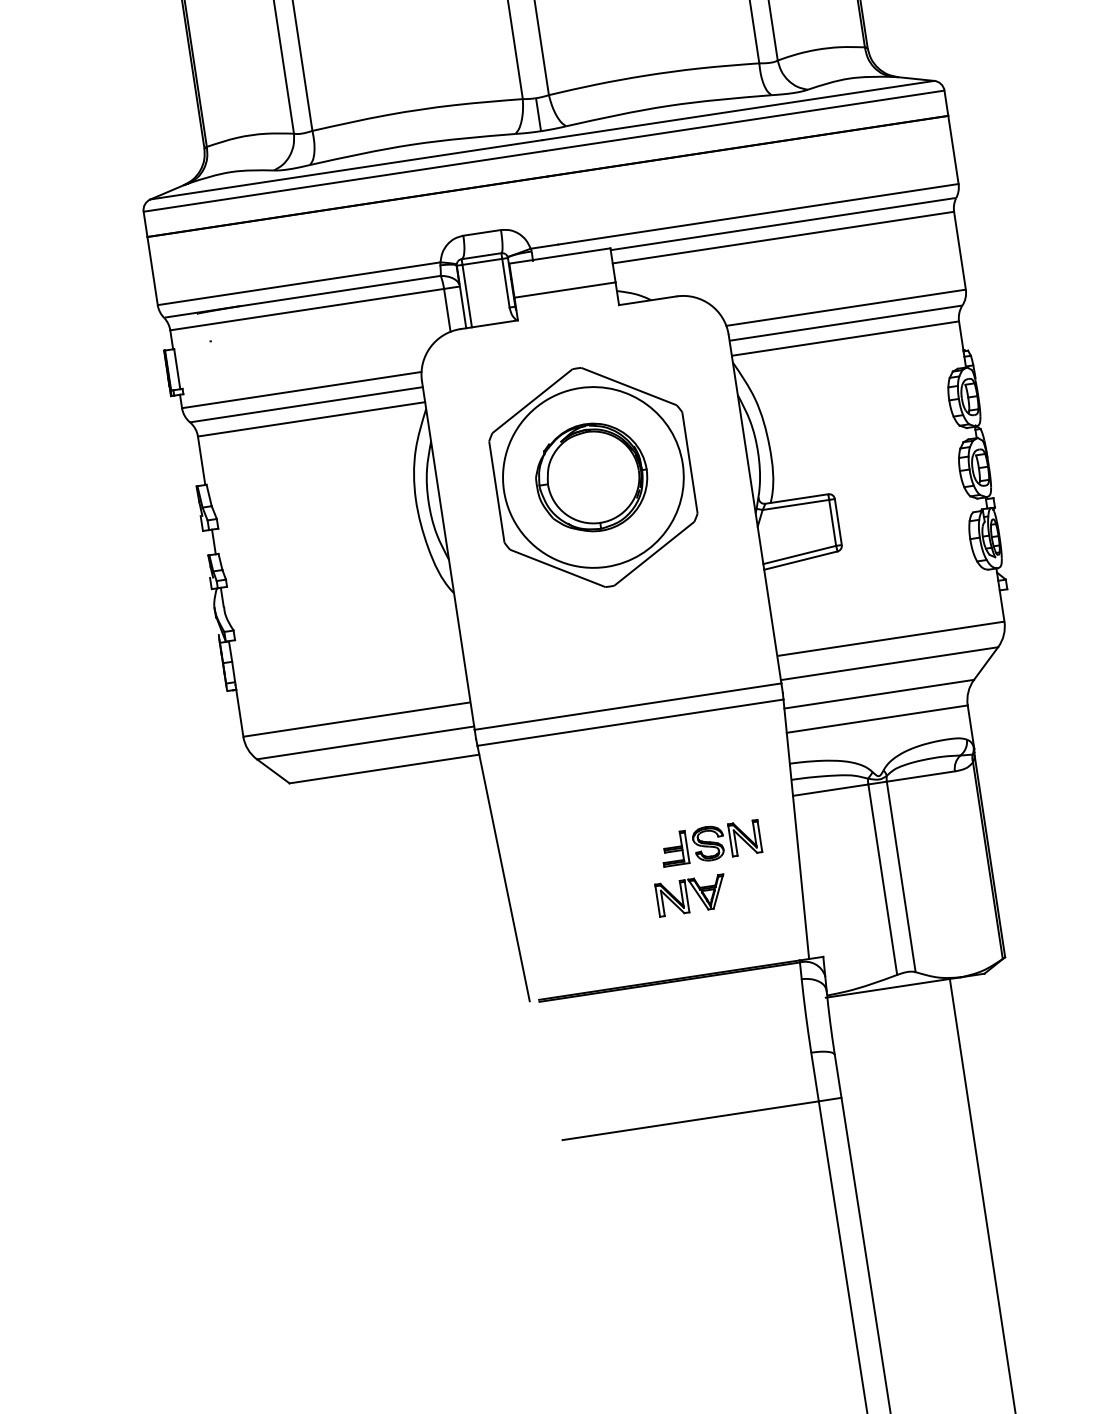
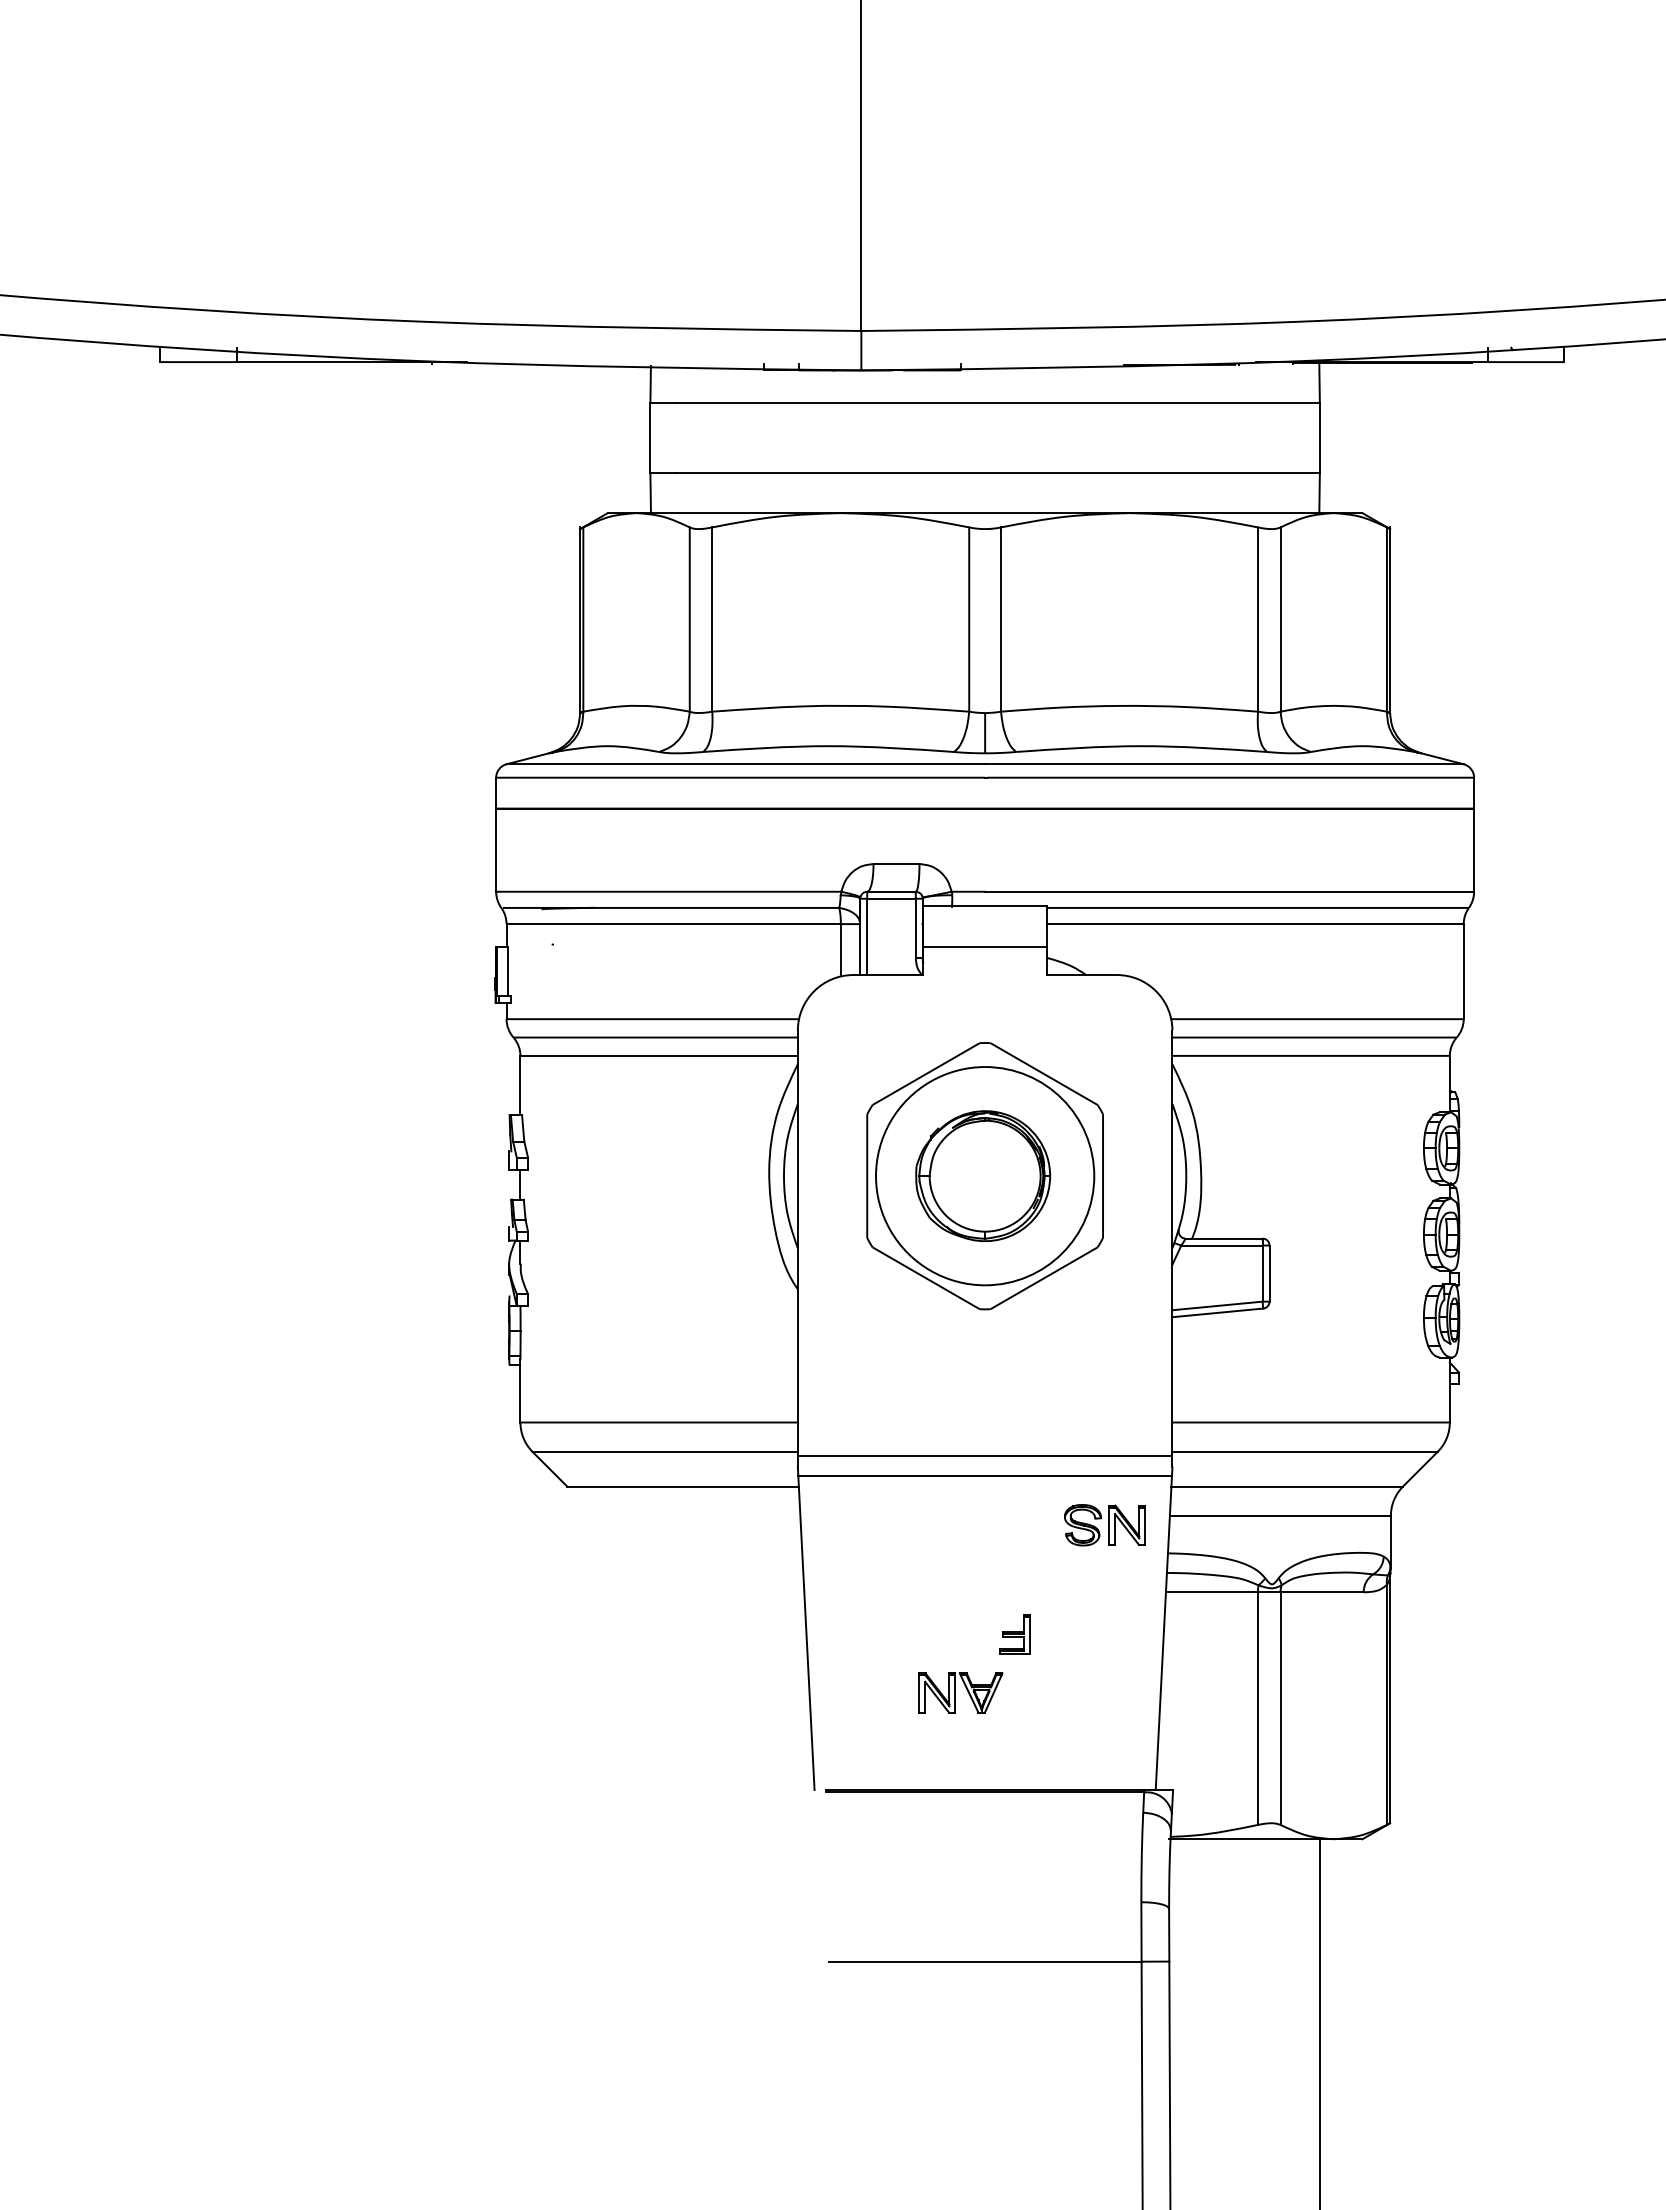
part: (726, 841) -> (1104, 1525), moved
part: (691, 895) -> (960, 1692), moved

